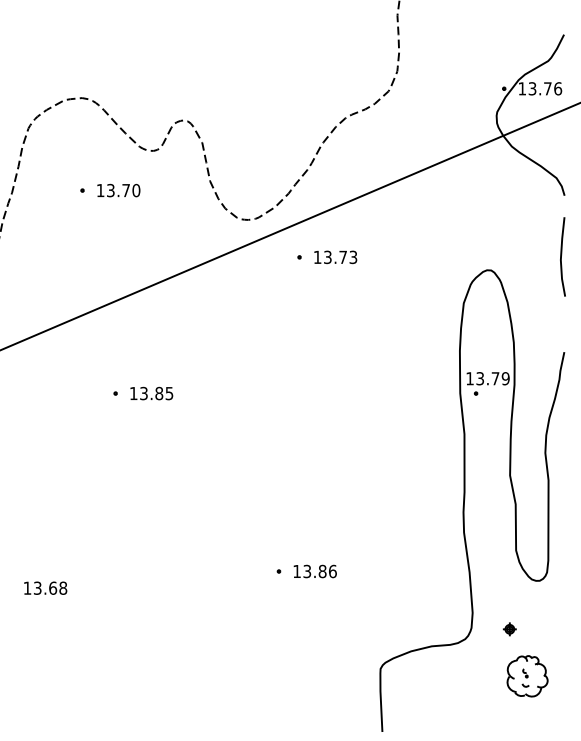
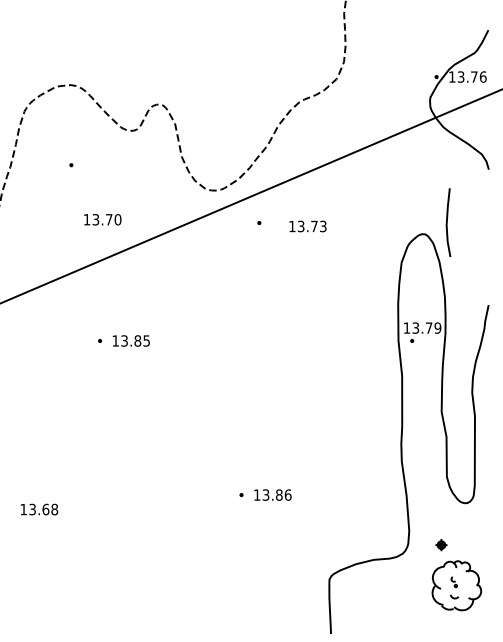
text: (118, 190) -> (102, 219), moved
line: (561, 256) -> (447, 222), moved
text: (335, 257) -> (307, 226), moved
part: (527, 676) -> (456, 585), size x1.4

